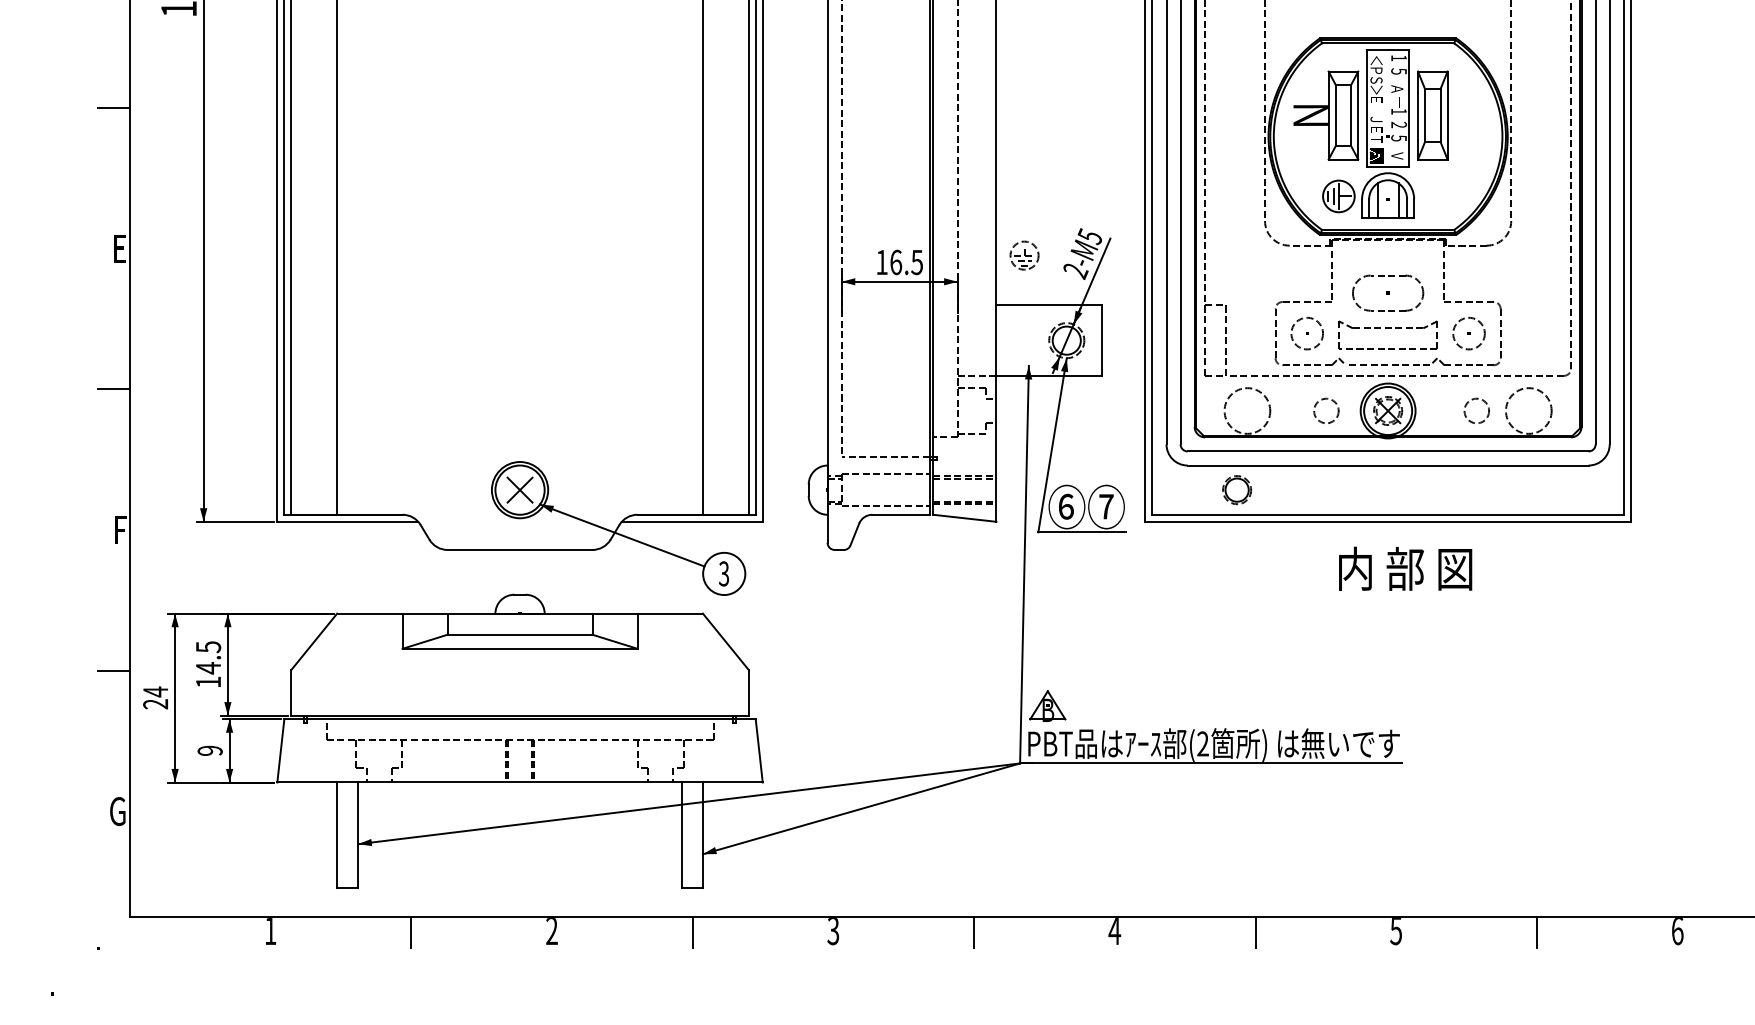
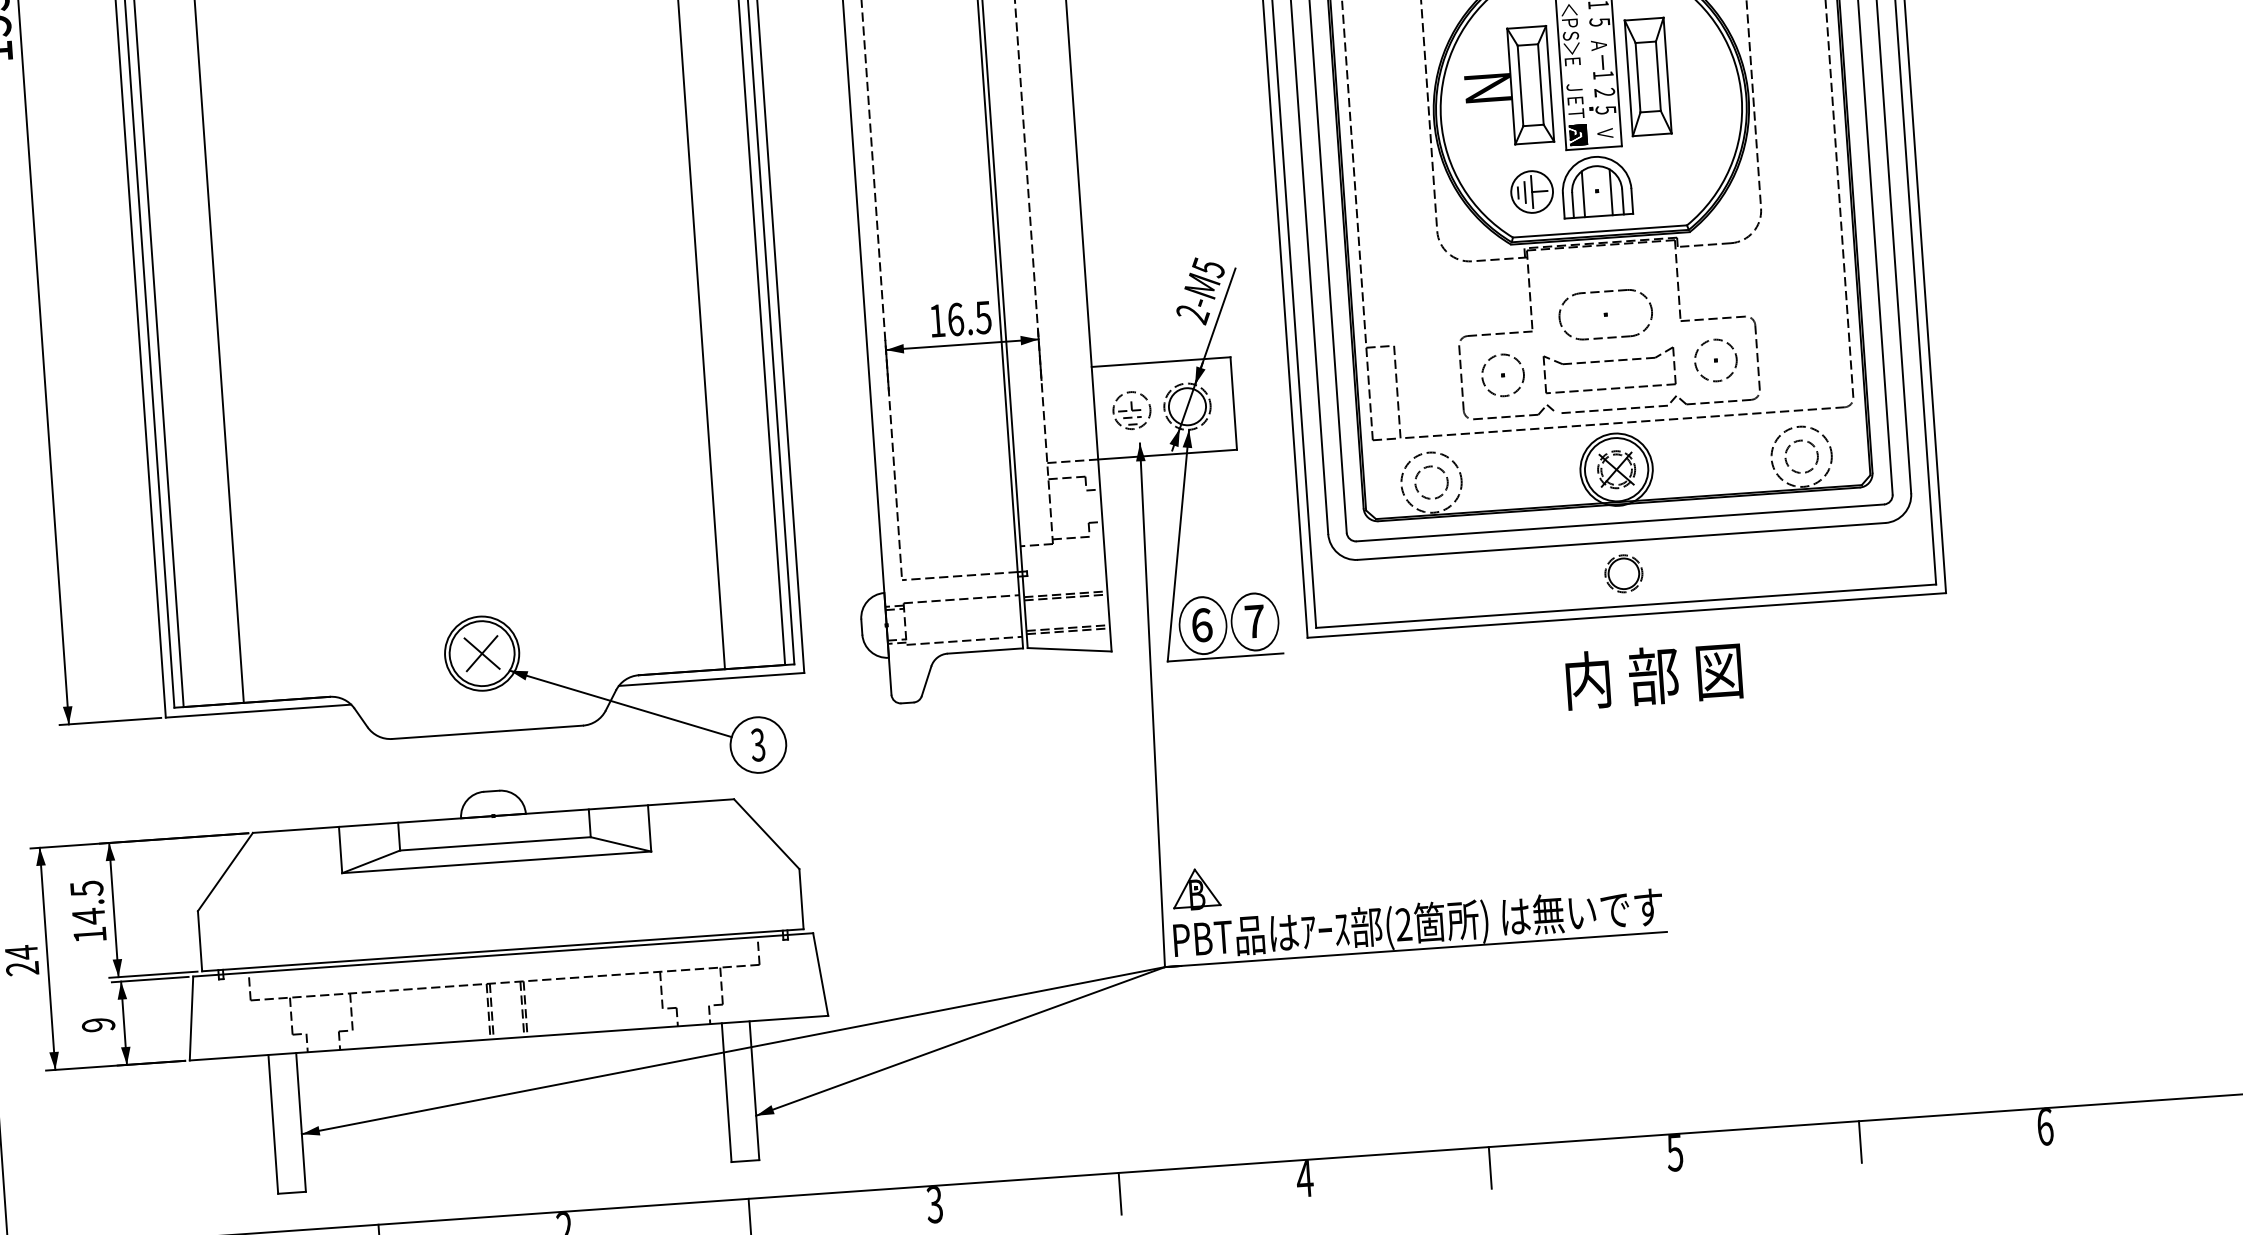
part: (1024, 255) -> (1131, 410), moved
circle: (1326, 410) -> (1431, 481), moved
circle: (1476, 410) -> (1801, 456), moved
part: (1237, 490) -> (1624, 574), moved

